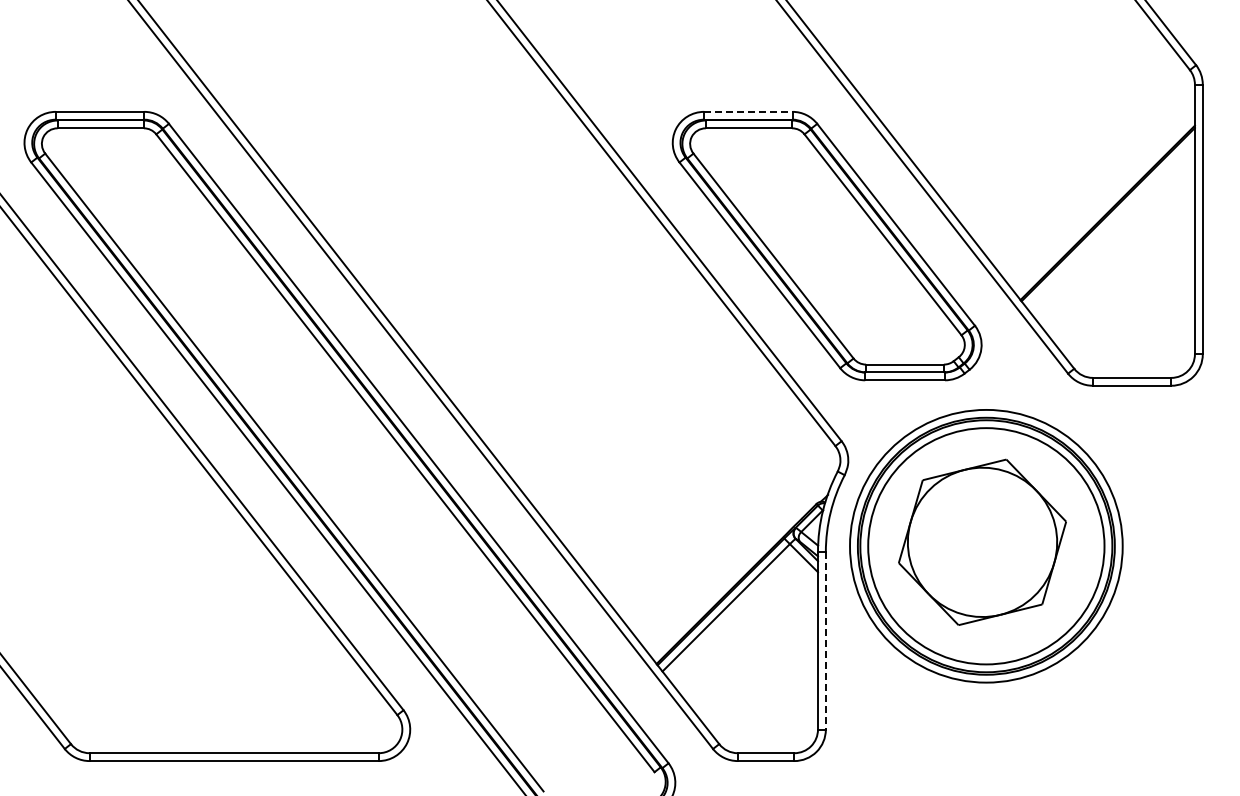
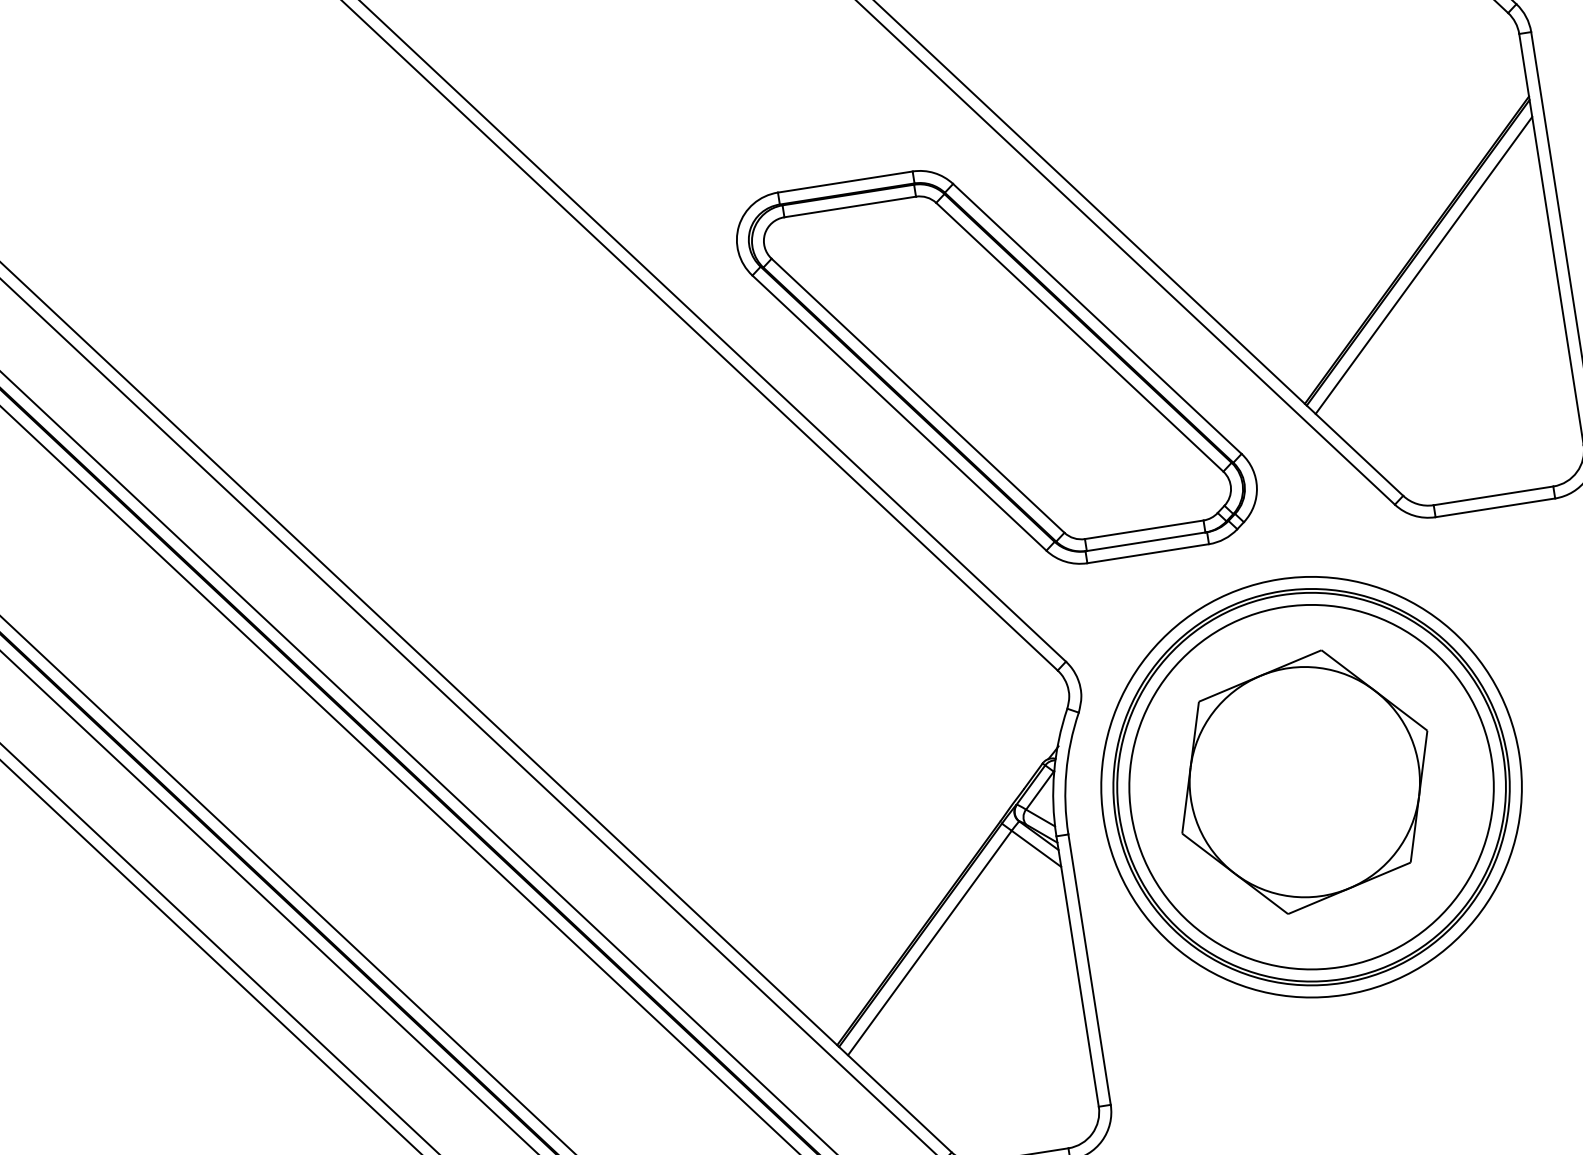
line: (748, 111) -> (845, 181), dashed -> solid
line: (1110, 223) -> (1423, 265), added
line: (825, 640) -> (1088, 969), dashed -> solid

